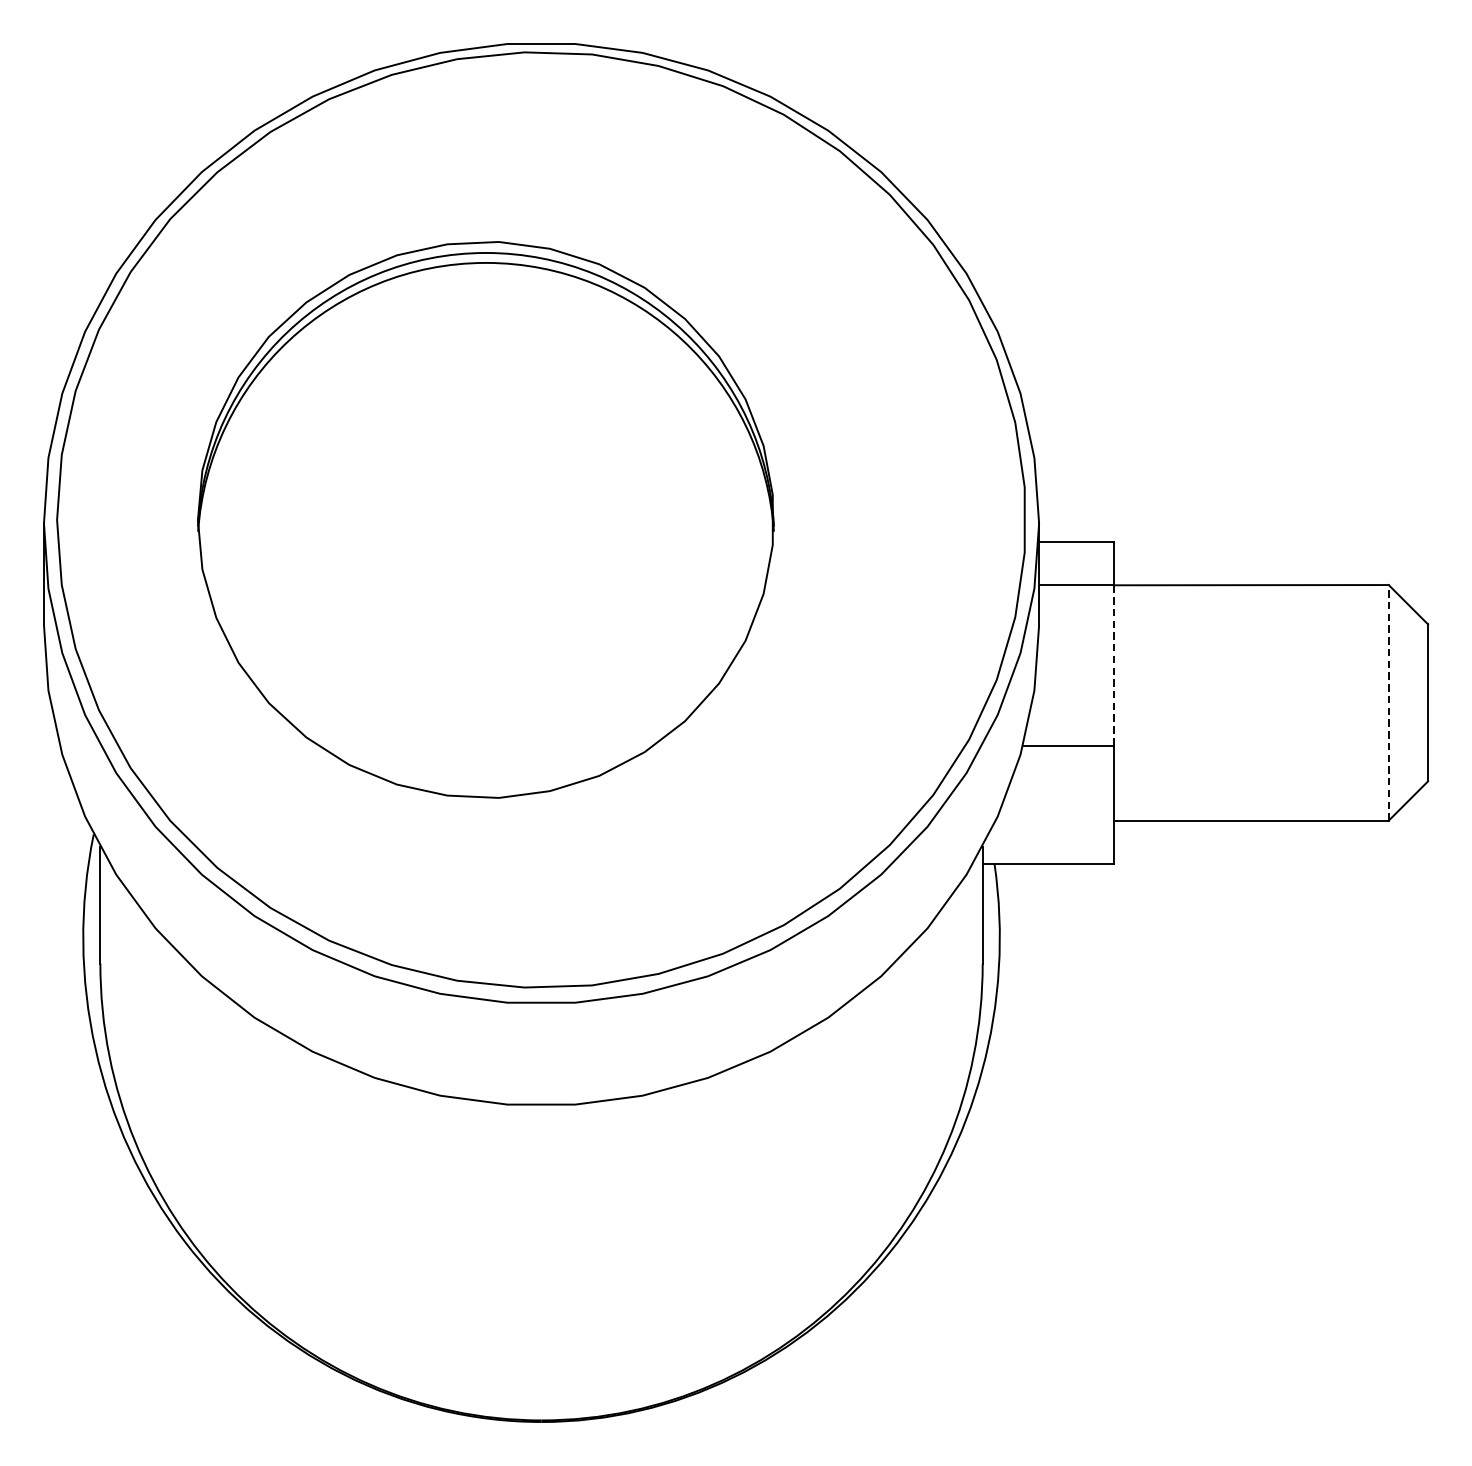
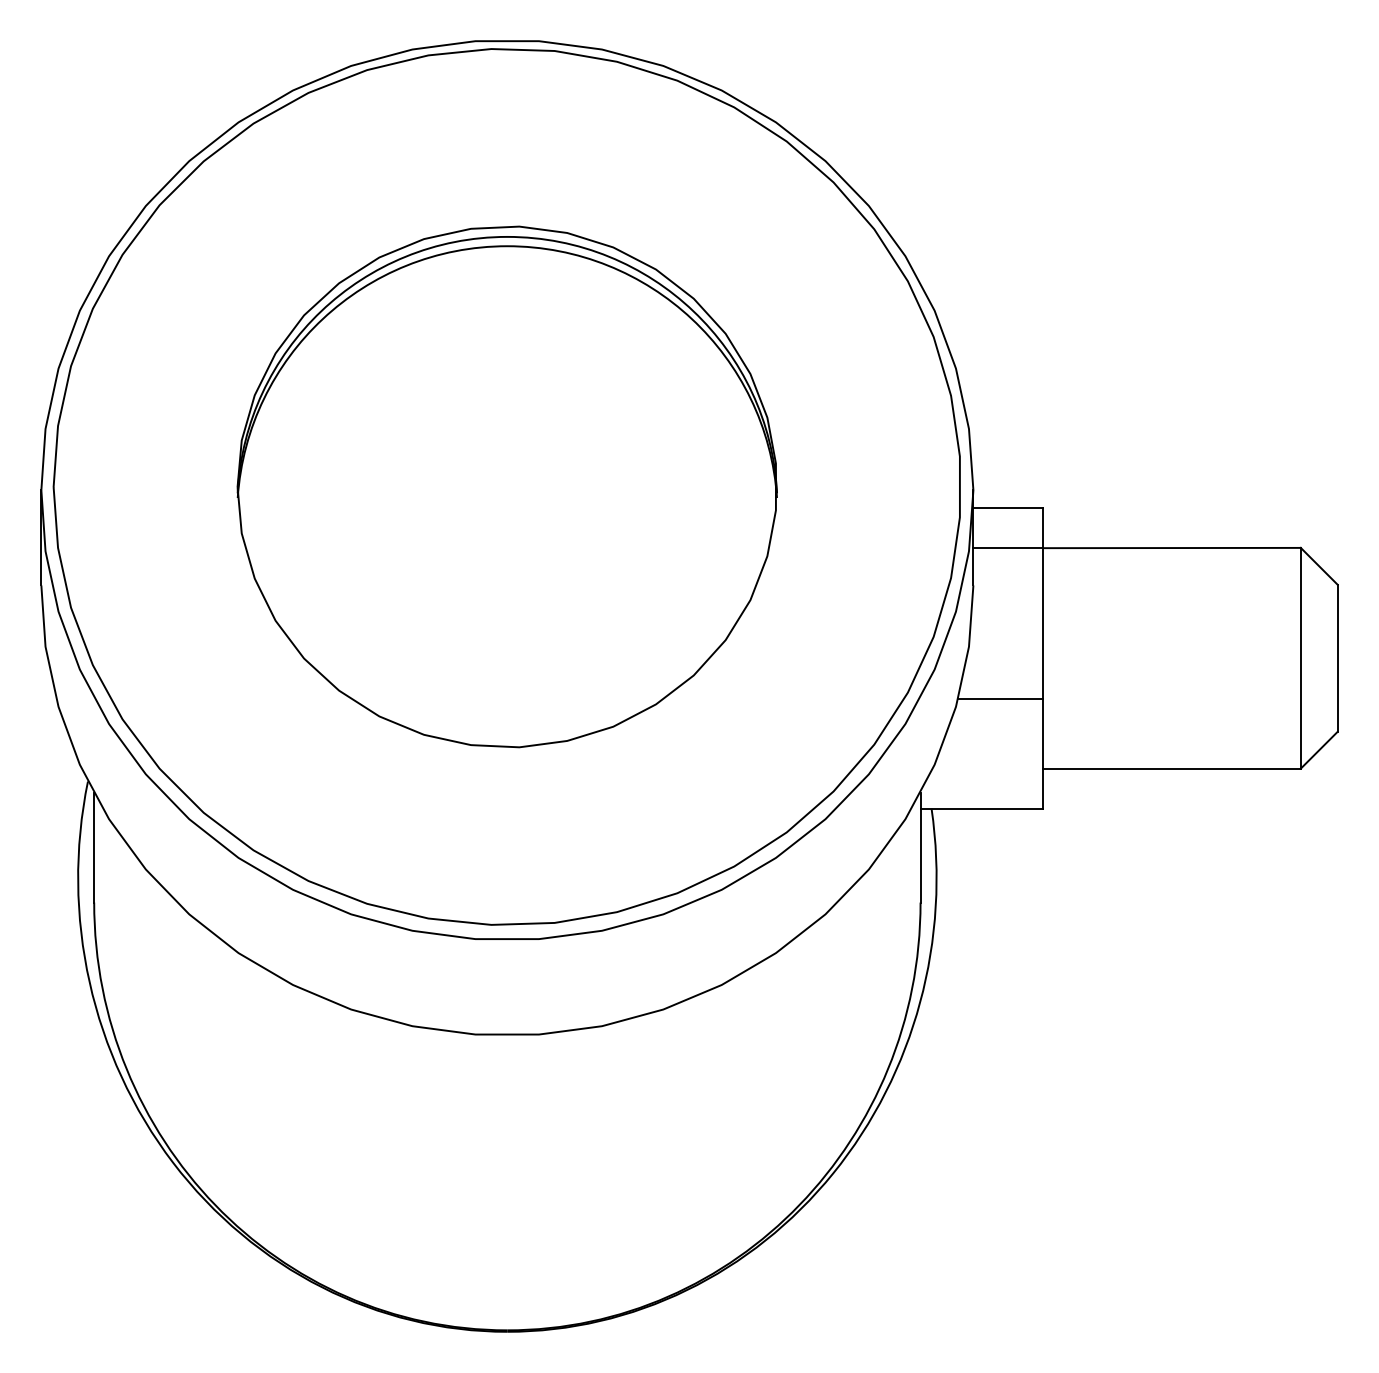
part: (485, 519) -> (506, 486), moved
line: (1113, 665) -> (1043, 623), dashed -> solid
line: (1388, 702) -> (1300, 657), dashed -> solid

